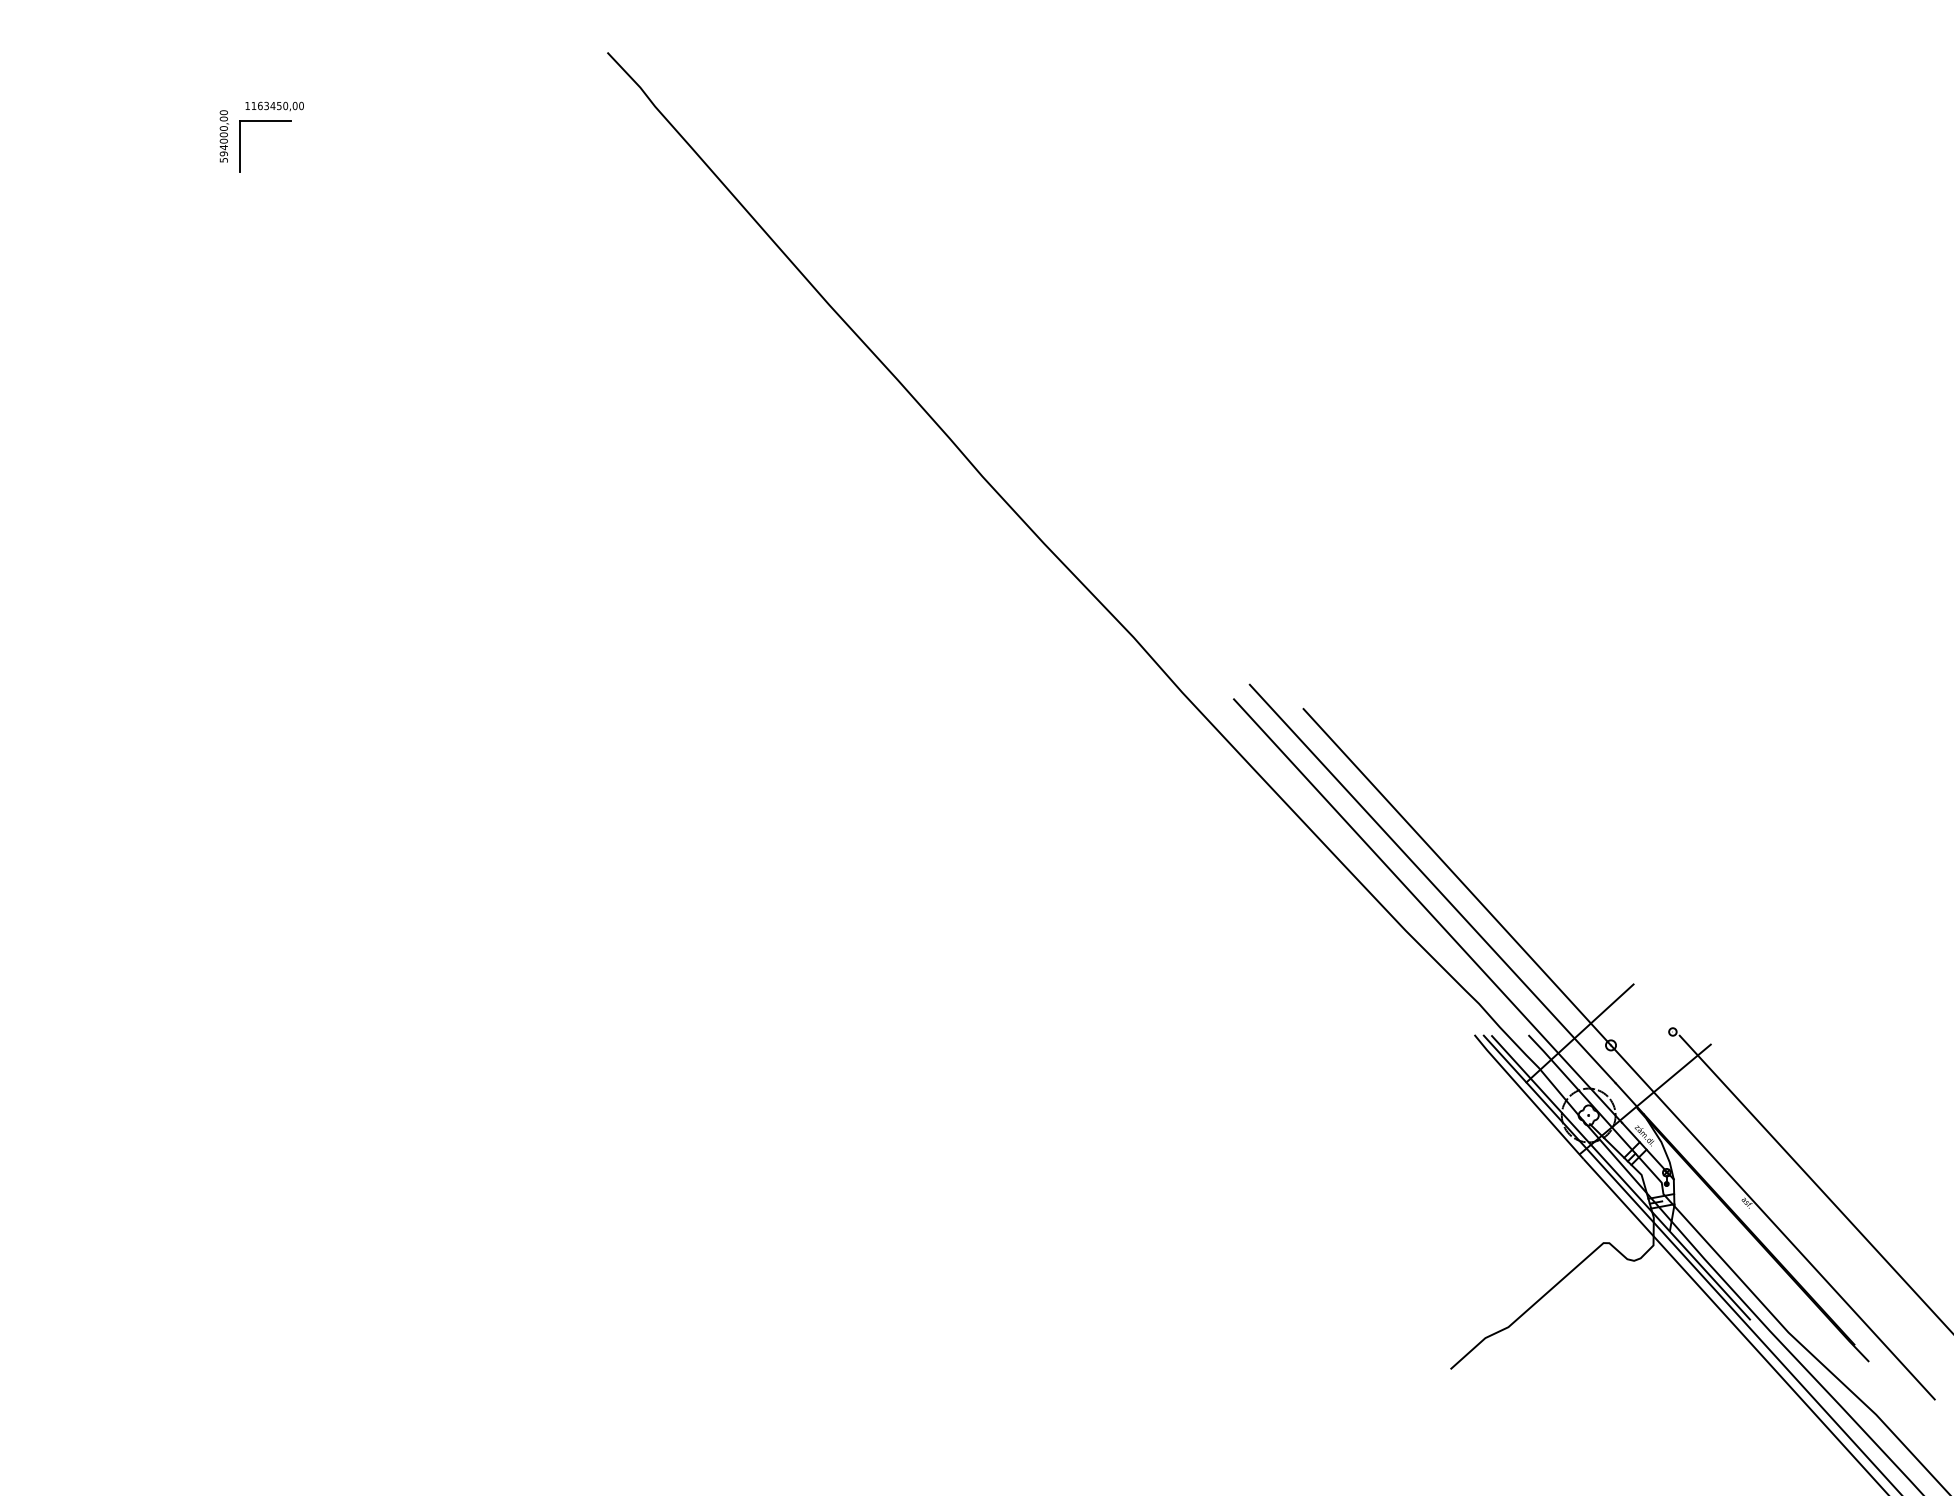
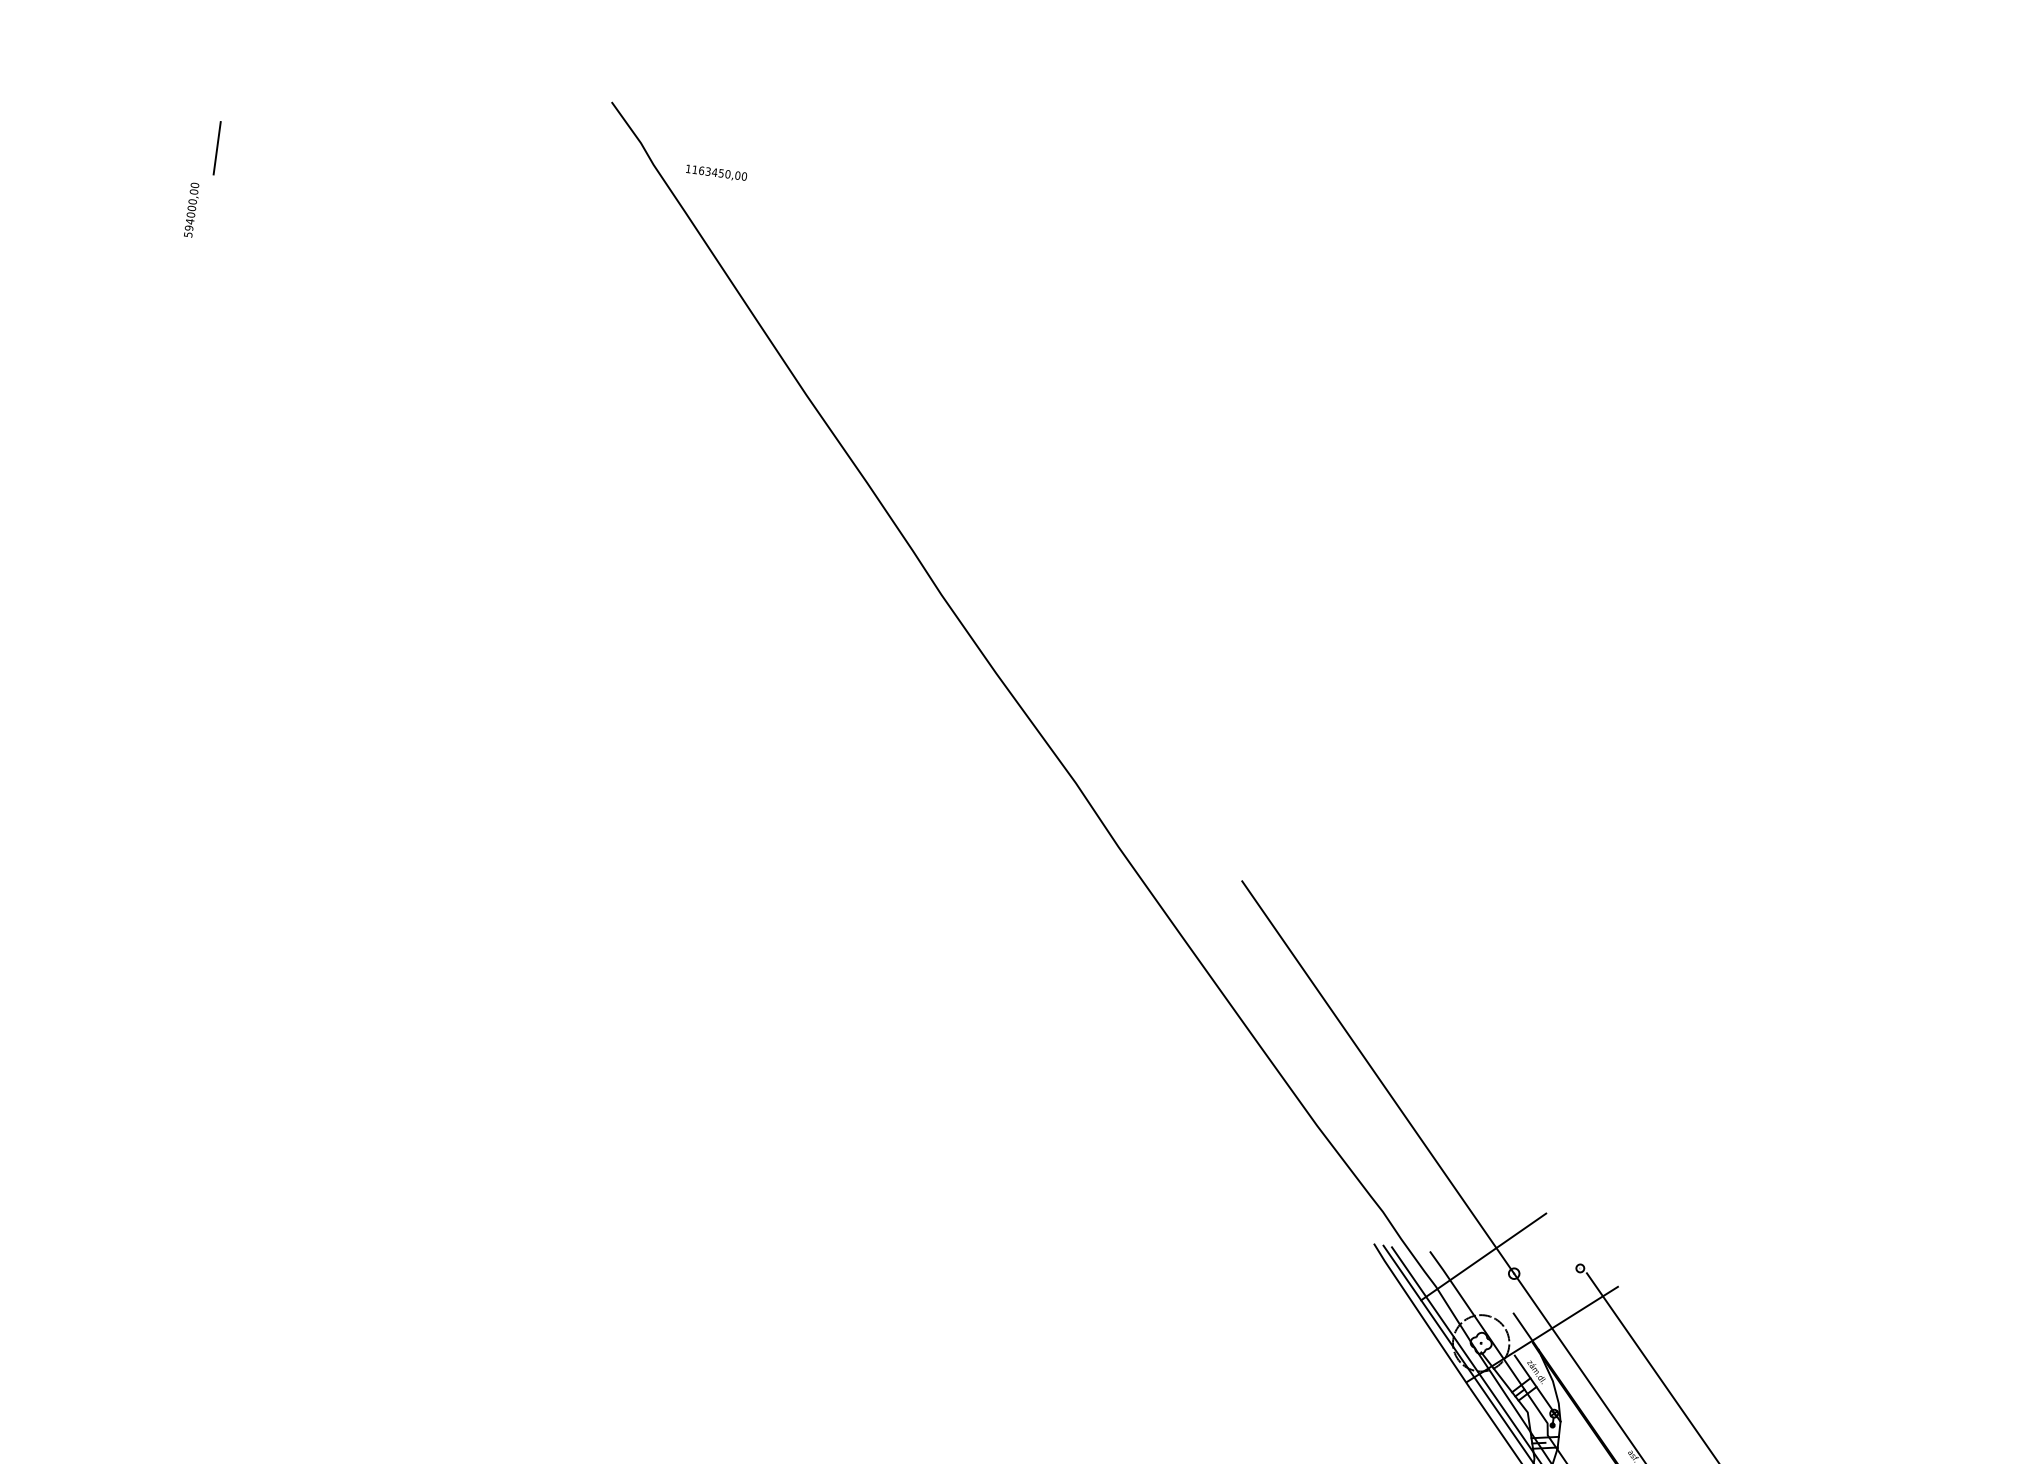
text: (274, 105) -> (716, 172), moved
line: (265, 121) -> (247, 125), removed
text: (224, 136) -> (192, 210), moved
line: (1432, 883) -> (1351, 1080), removed
line: (1428, 910) -> (1343, 1108), removed

